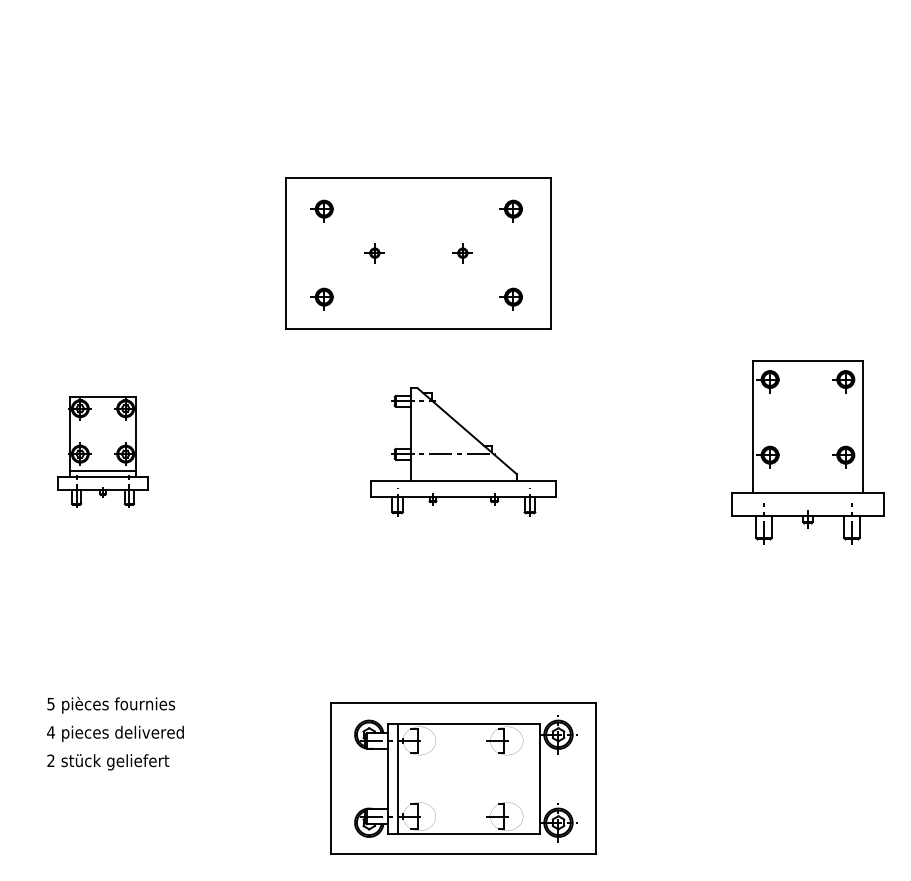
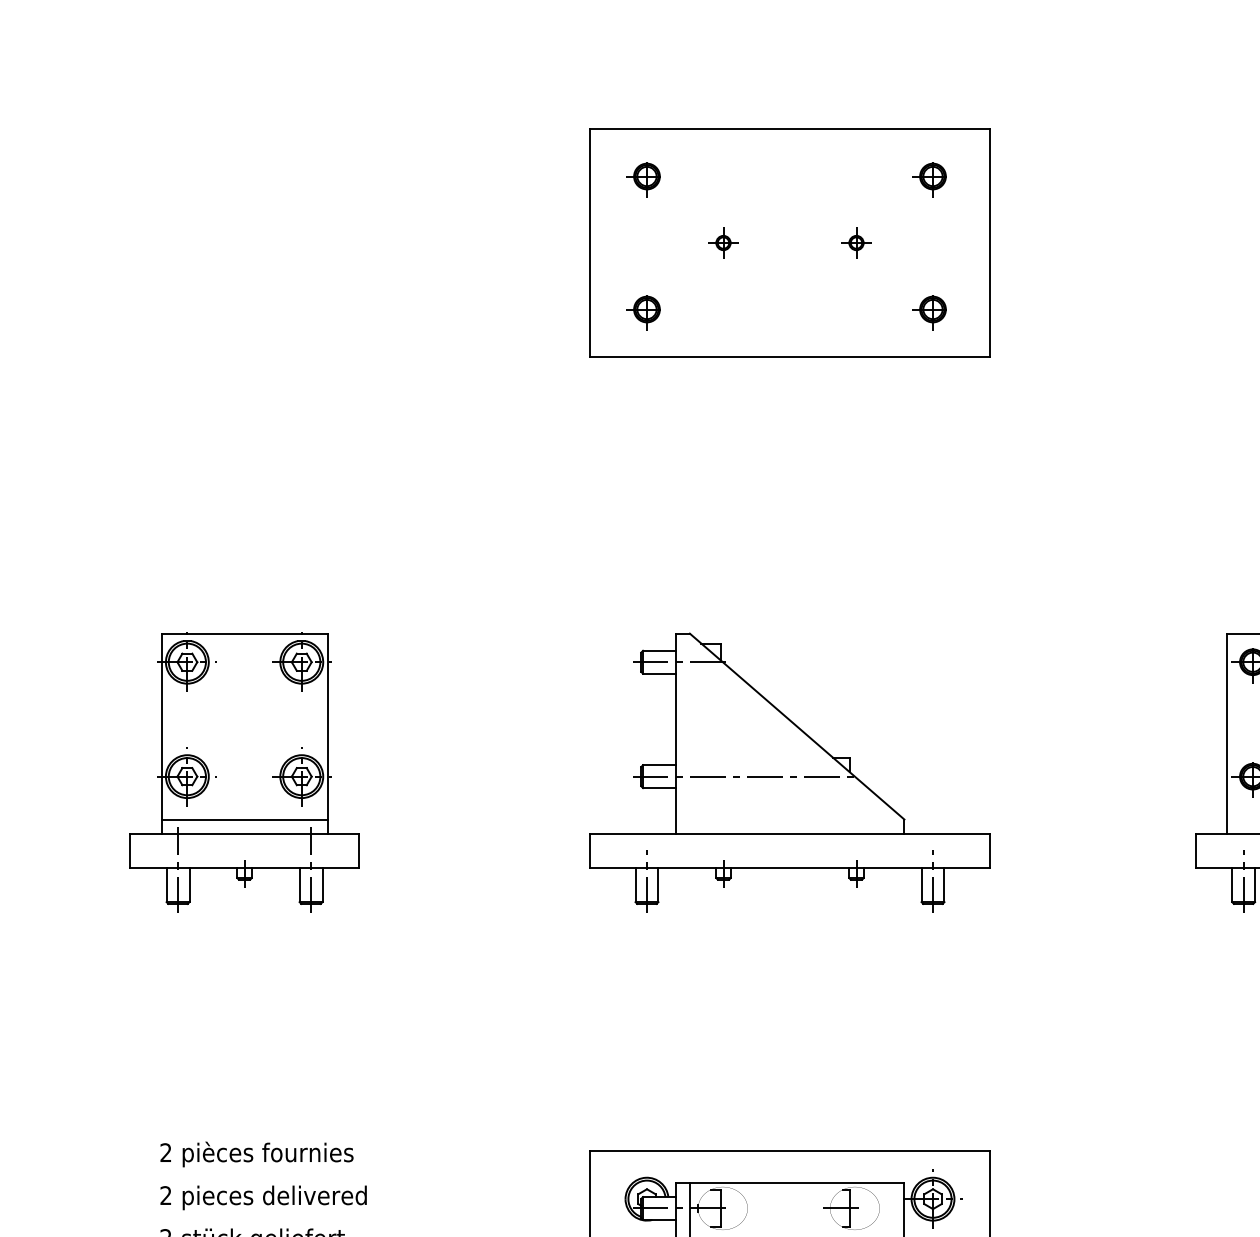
part: (418, 253) -> (789, 243), moved
part: (463, 451) -> (789, 770), size x1.43
part: (102, 452) -> (243, 772), size x1.67
text: (50, 703) -> (165, 1151), 5 -> 2
text: (50, 732) -> (165, 1195), 4 -> 2

